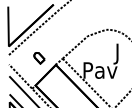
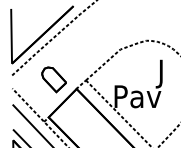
part: (39, 58) -> (53, 79), size x1.67

